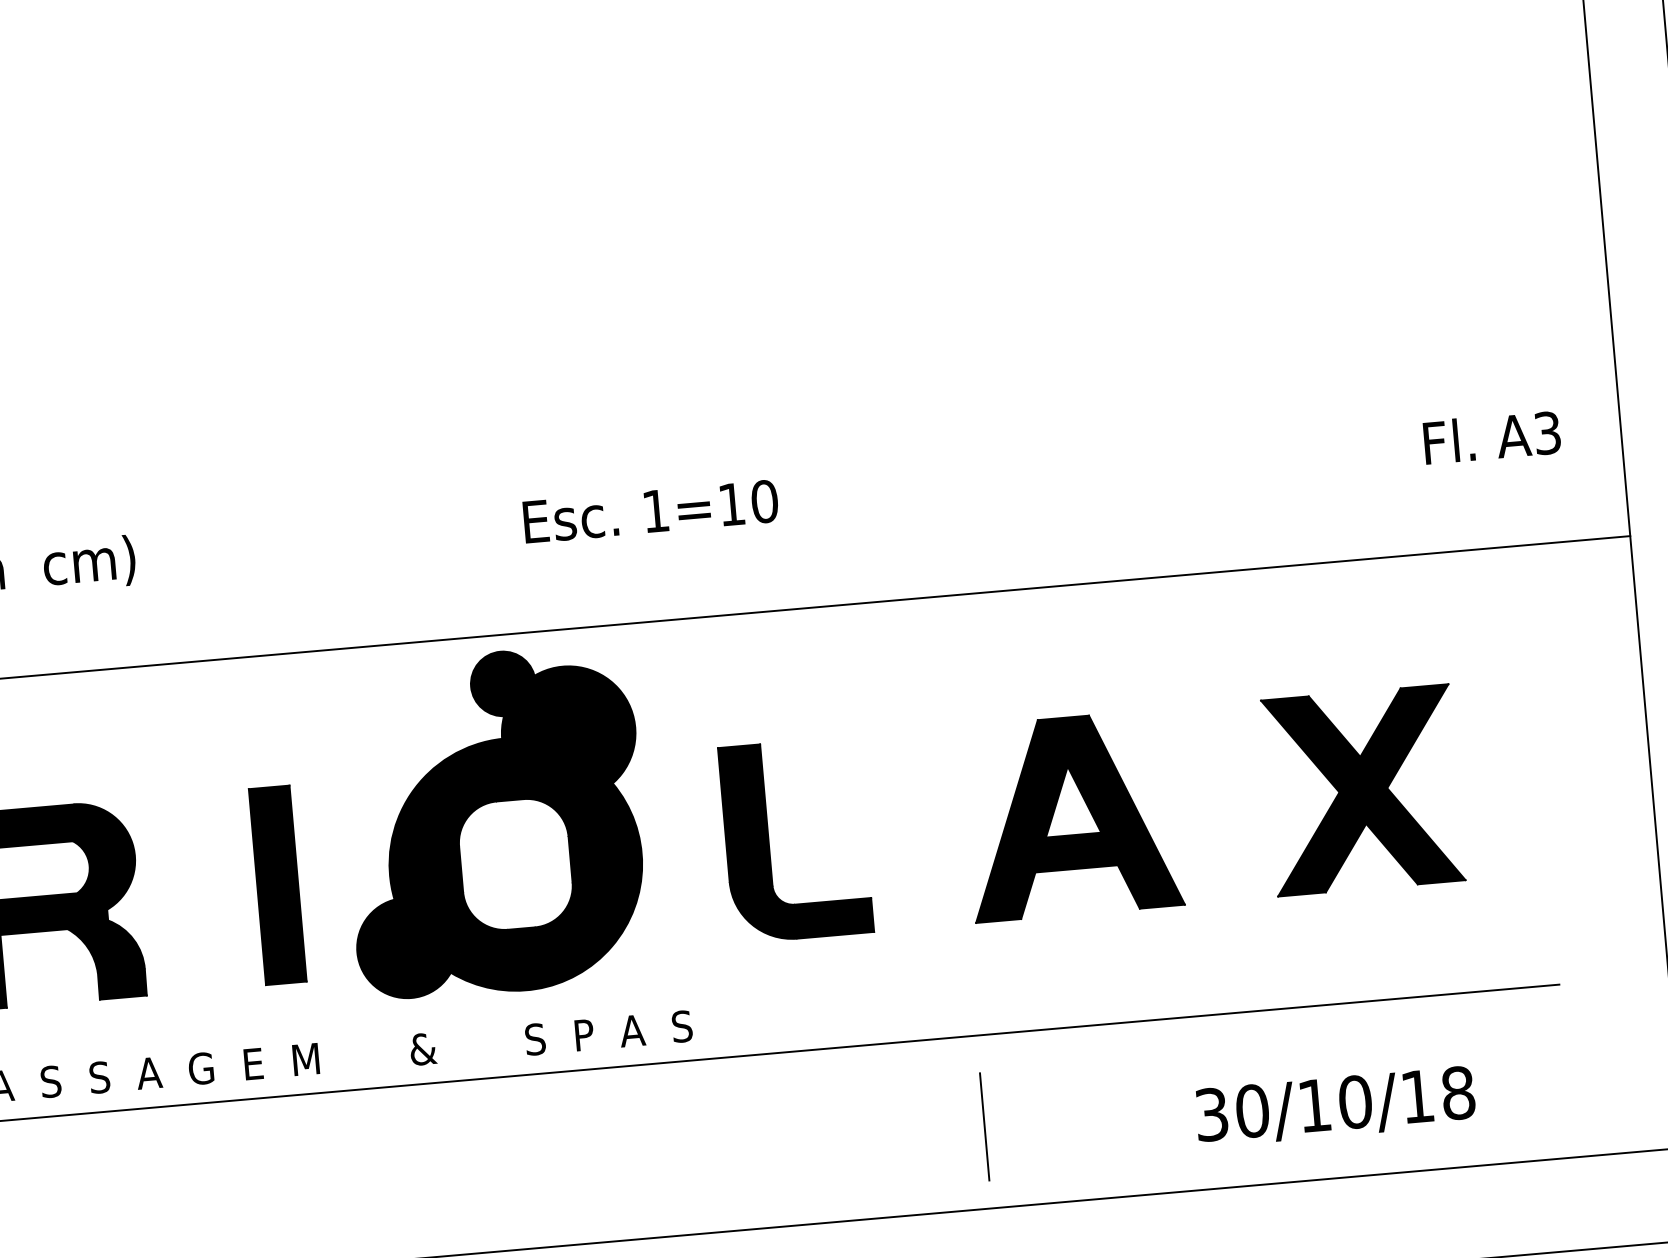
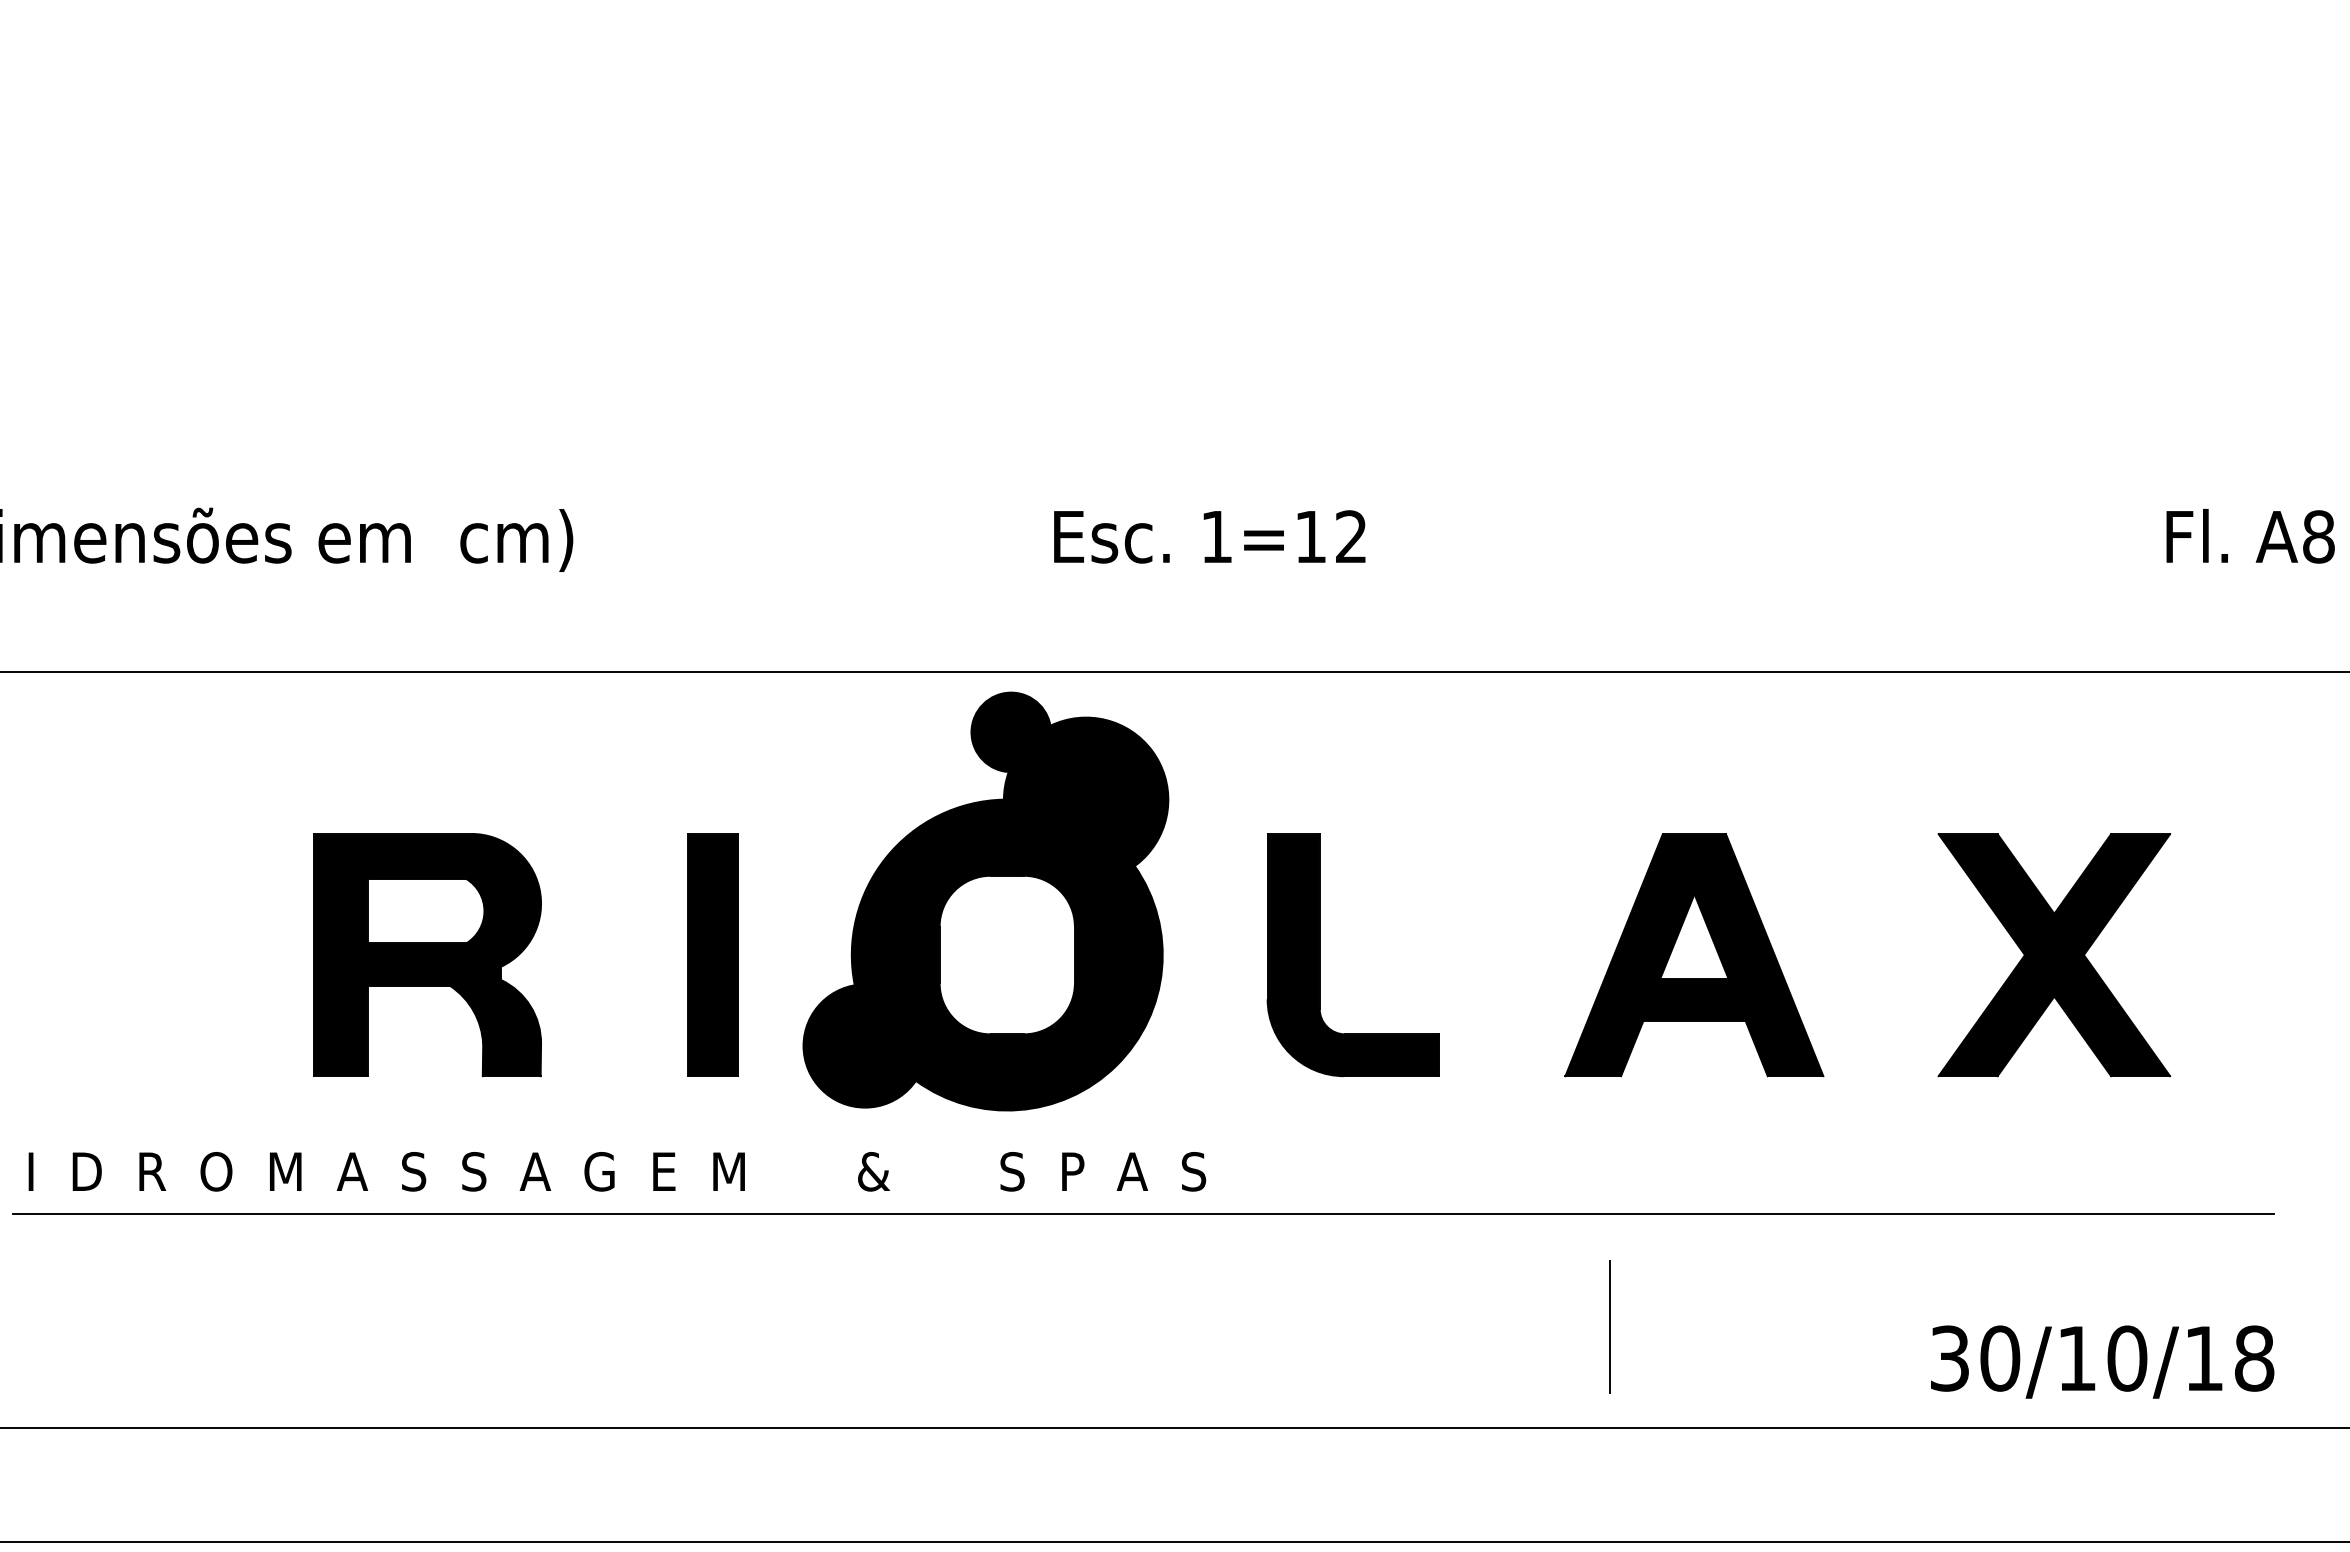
text: (1547, 432) -> (2318, 536), A3 -> A8
text: (764, 501) -> (1351, 536), 1=10 -> 1=12
text: (1335, 1106) -> (2102, 1361), moved
line: (984, 1126) -> (1609, 1326), moved

